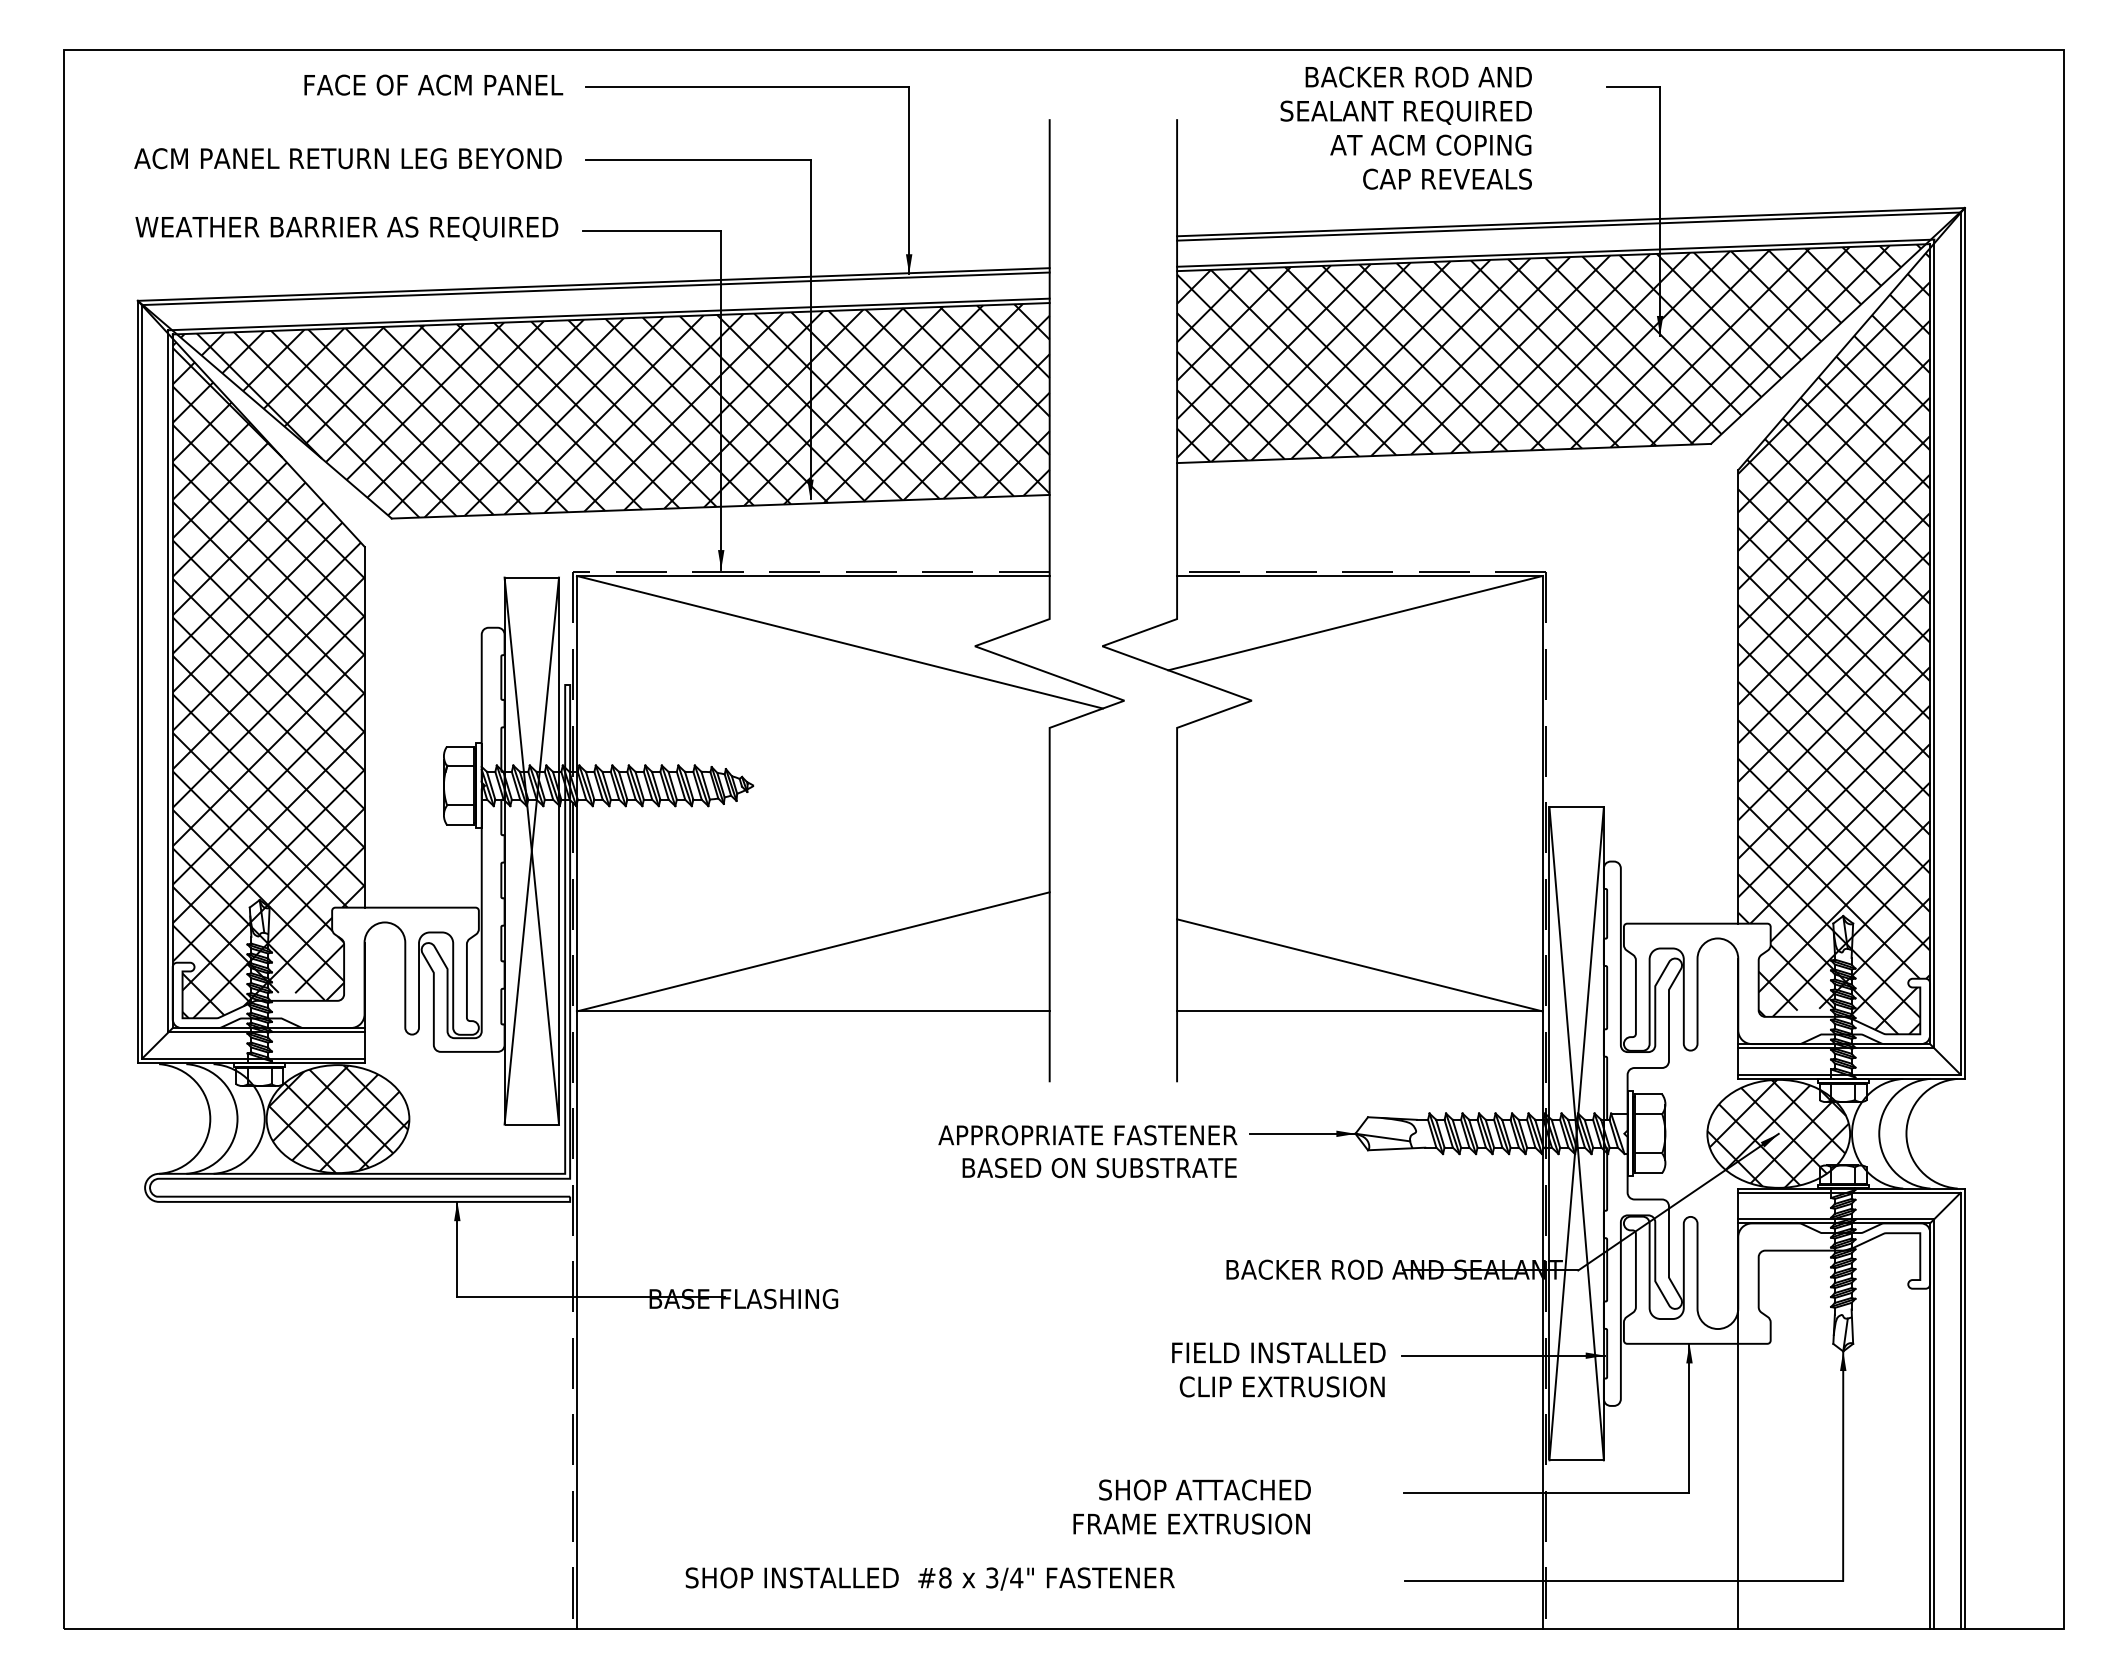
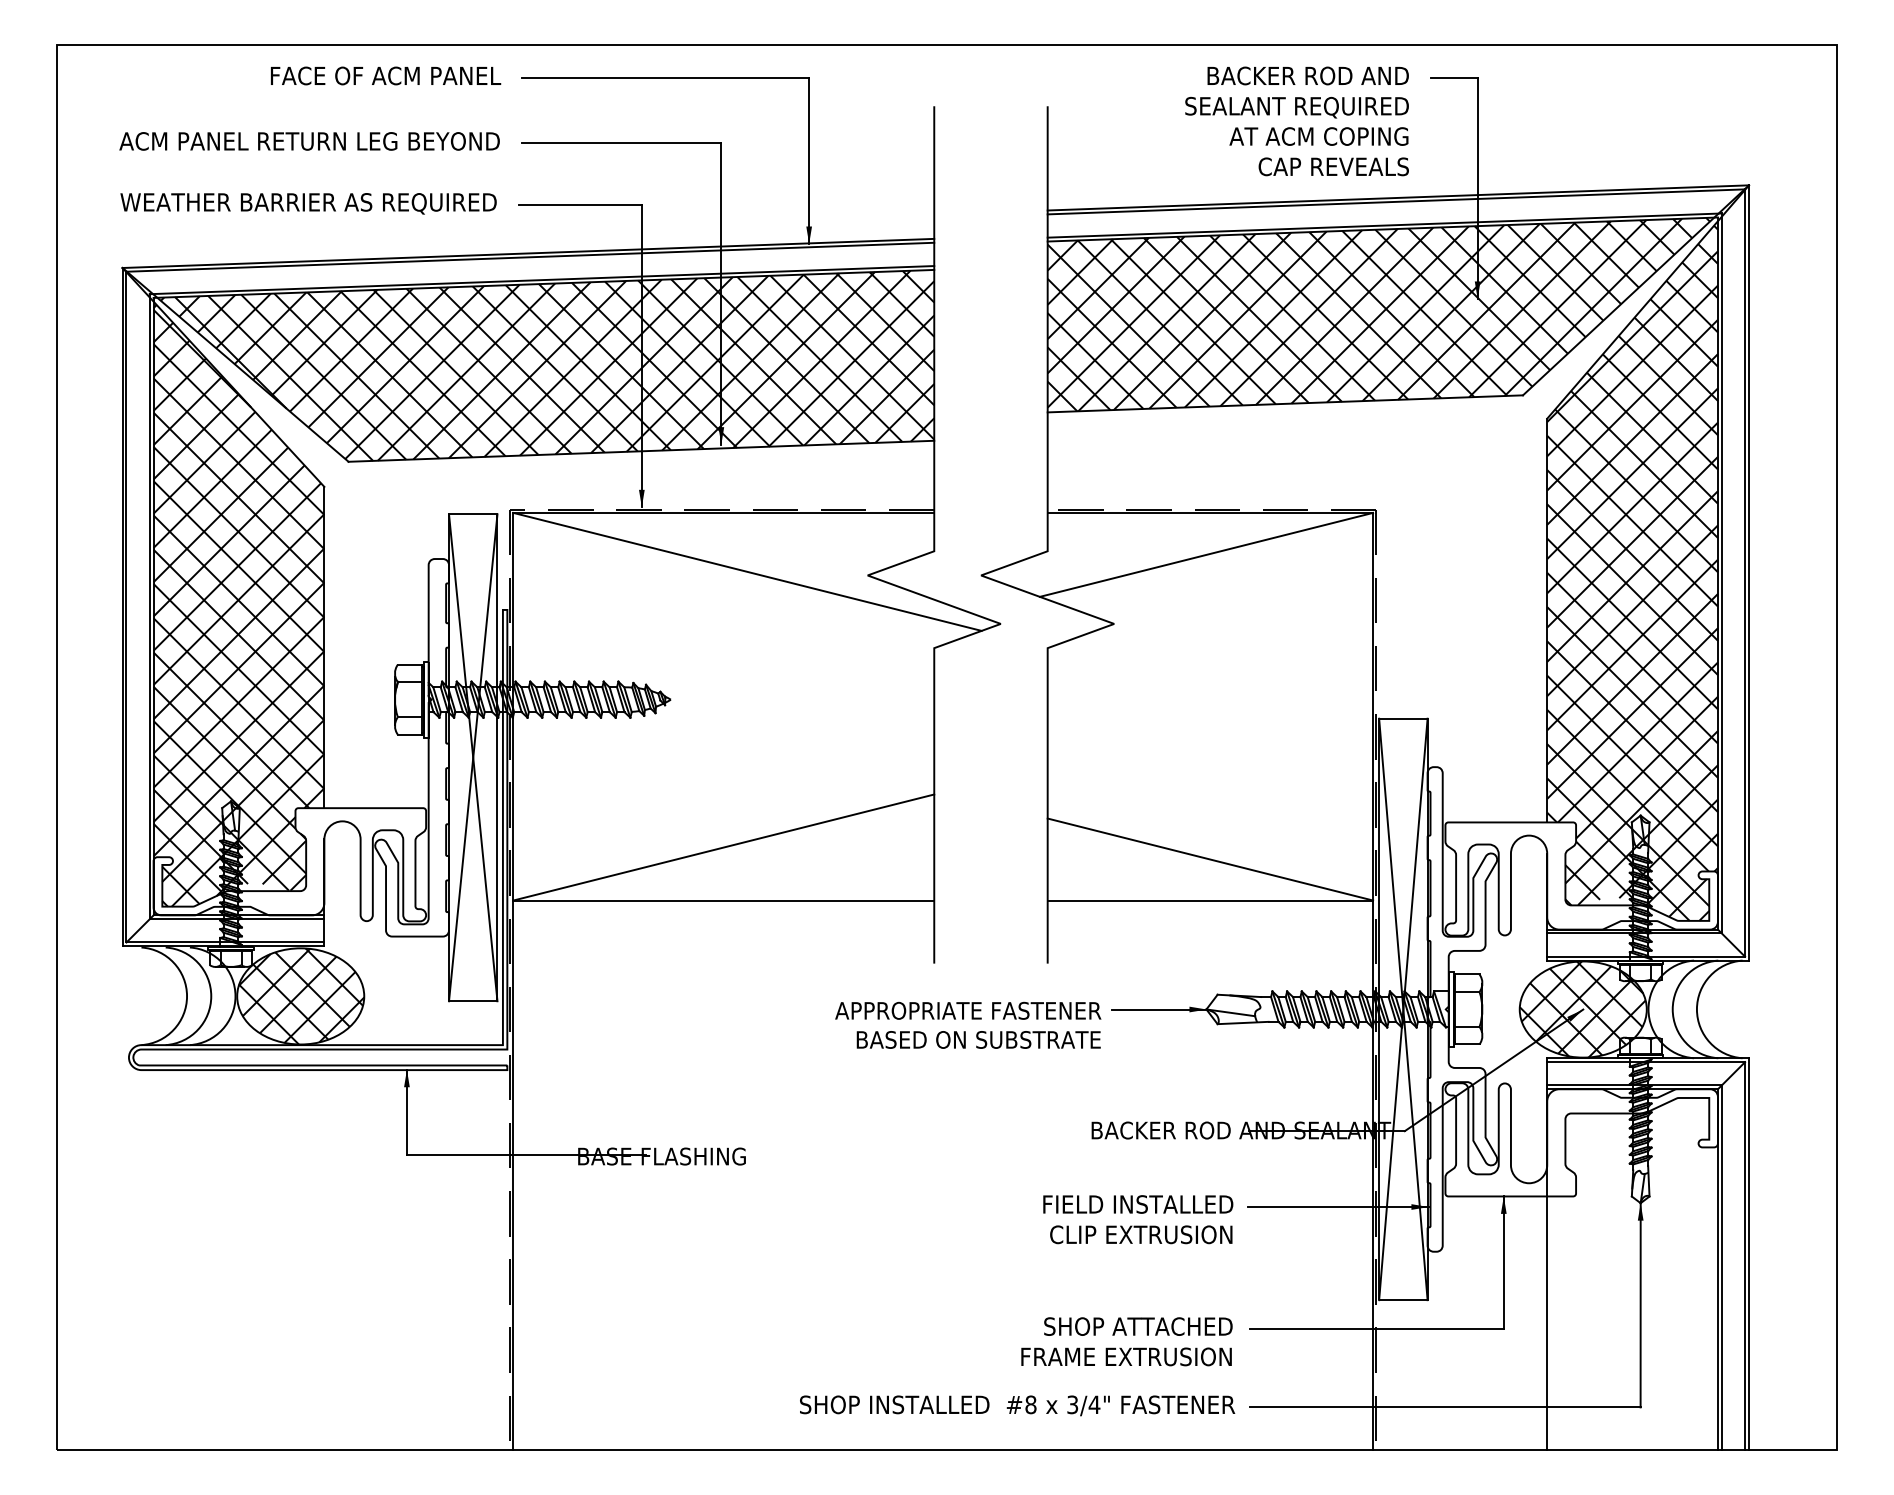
text: (1405, 127) -> (1296, 120), moved
text: (1191, 1506) -> (1126, 1341), moved
text: (929, 1578) -> (1016, 1405), moved

